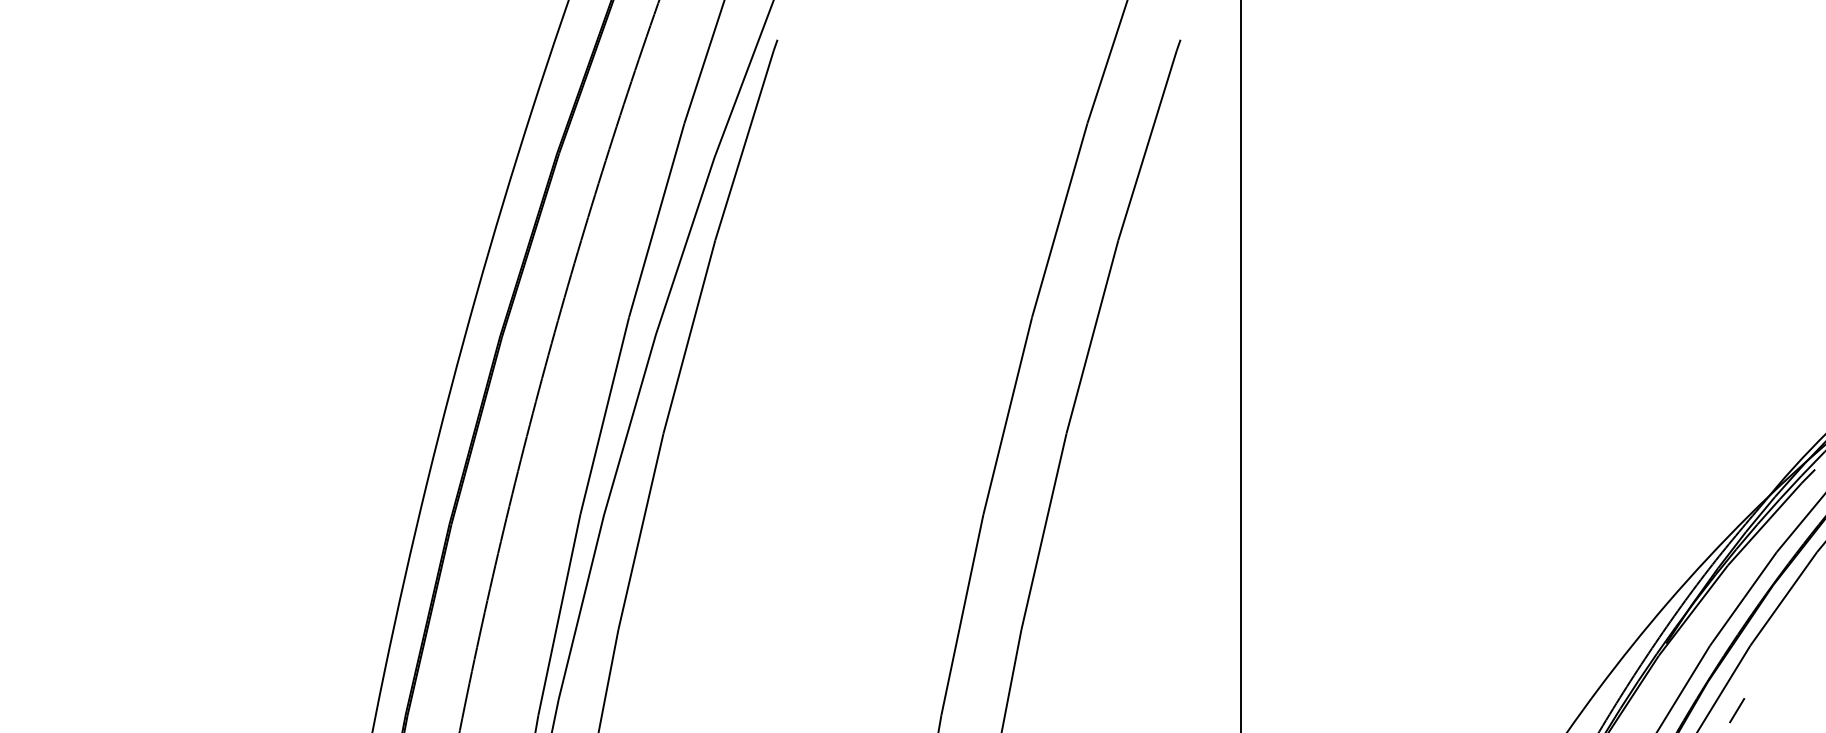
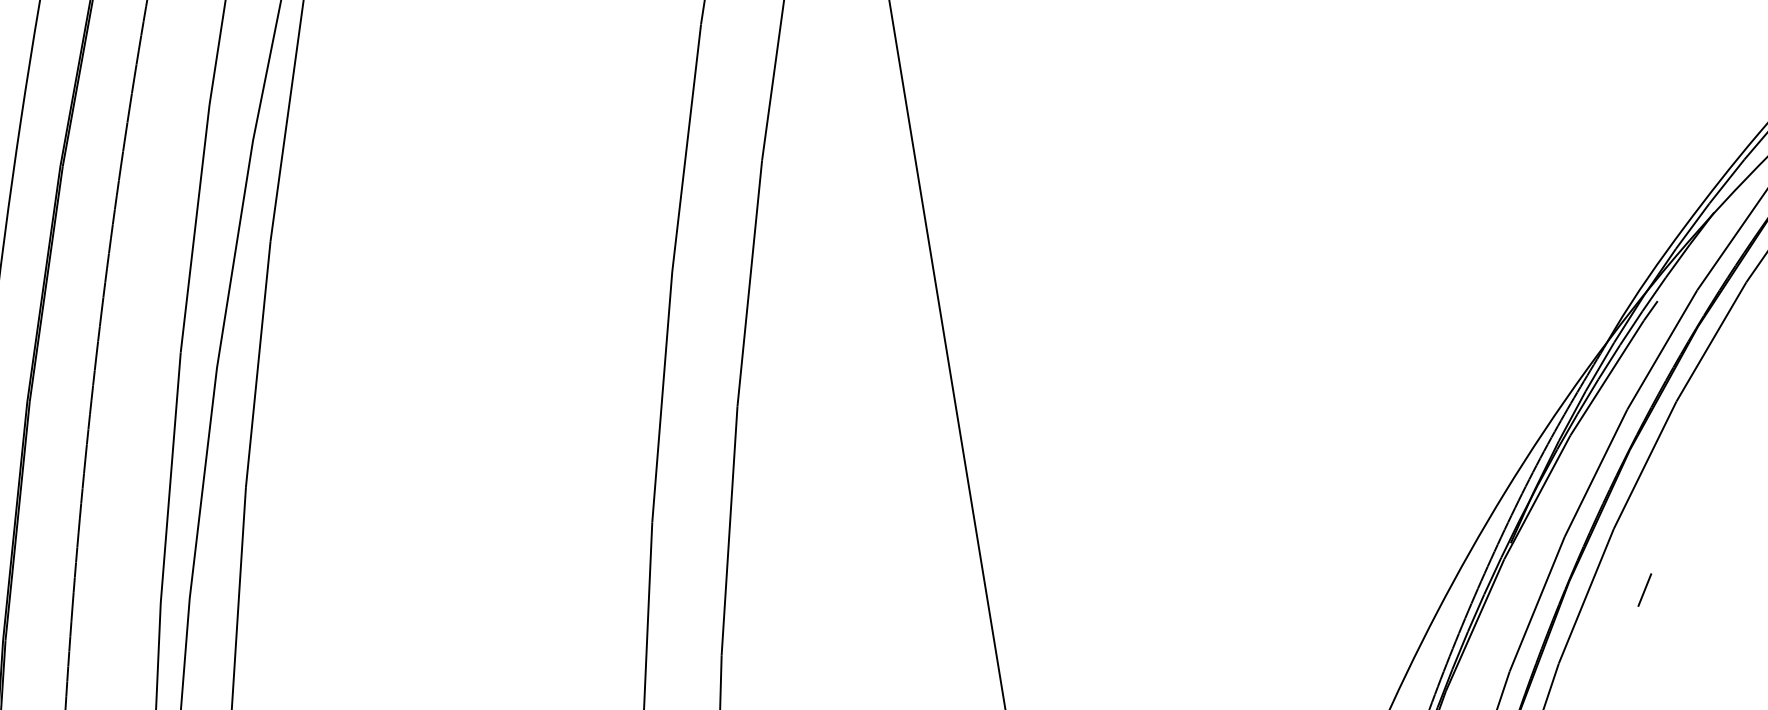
line: (1737, 710) -> (1645, 589), moved

